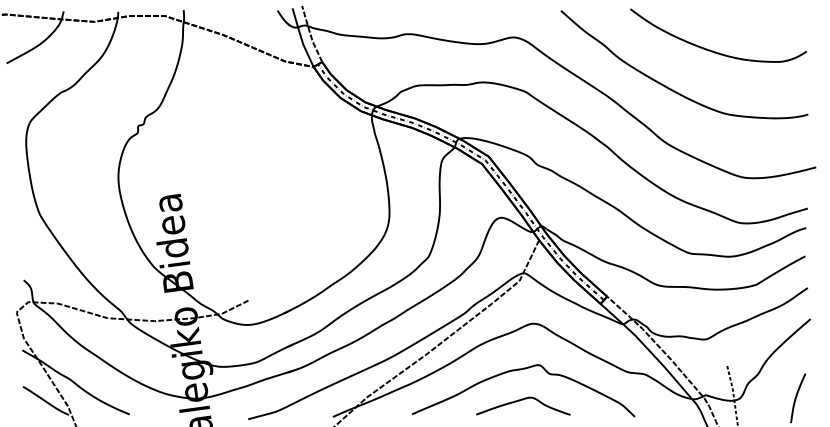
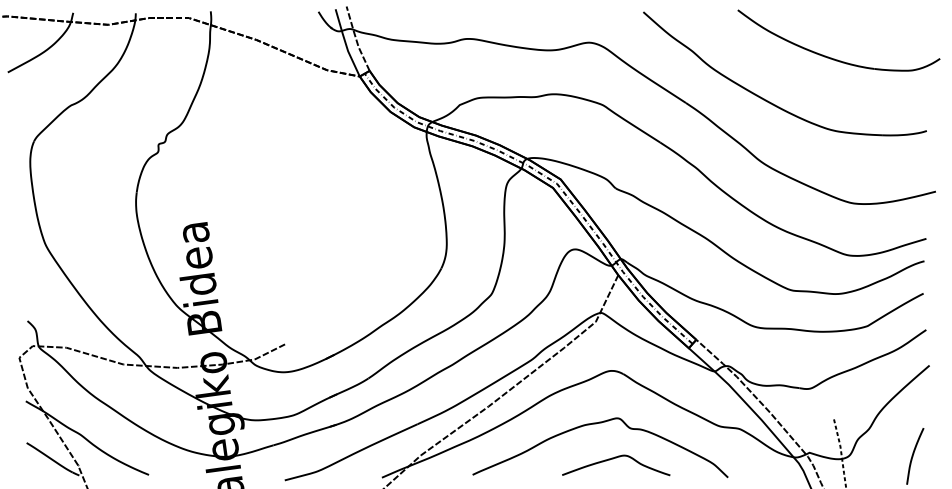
part: (712, 50) -> (831, 57), moved
curve: (520, 401) -> (613, 459), moved

